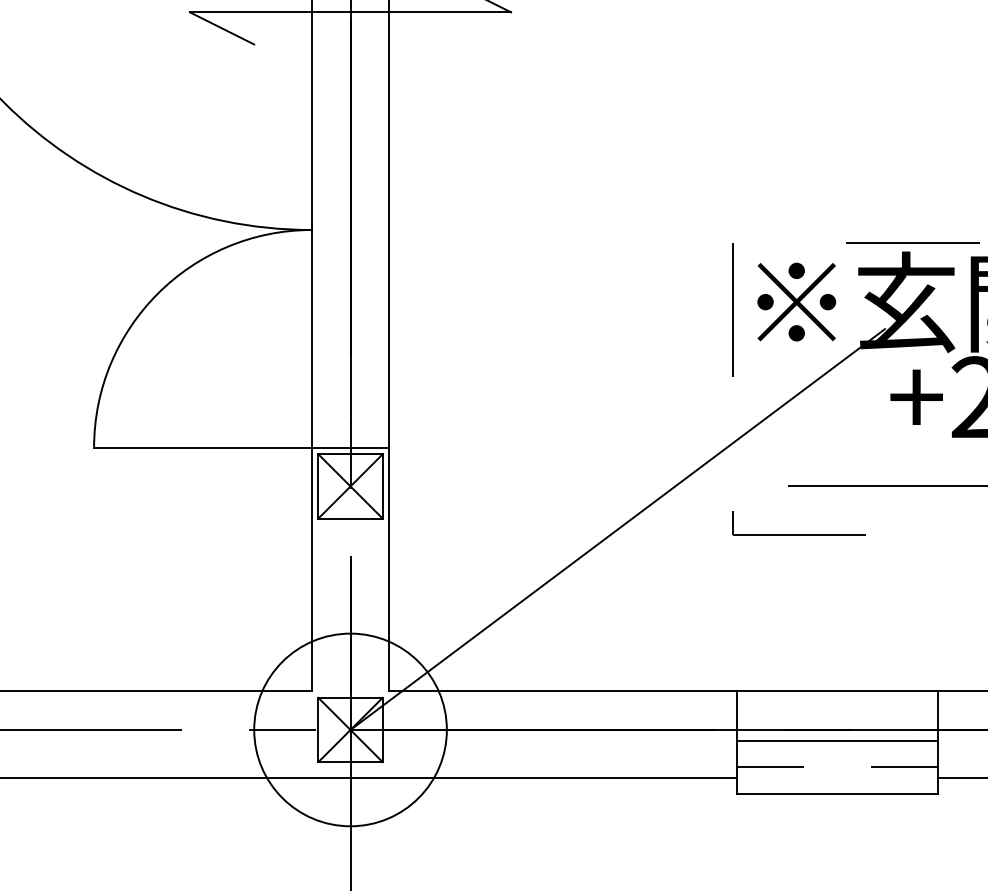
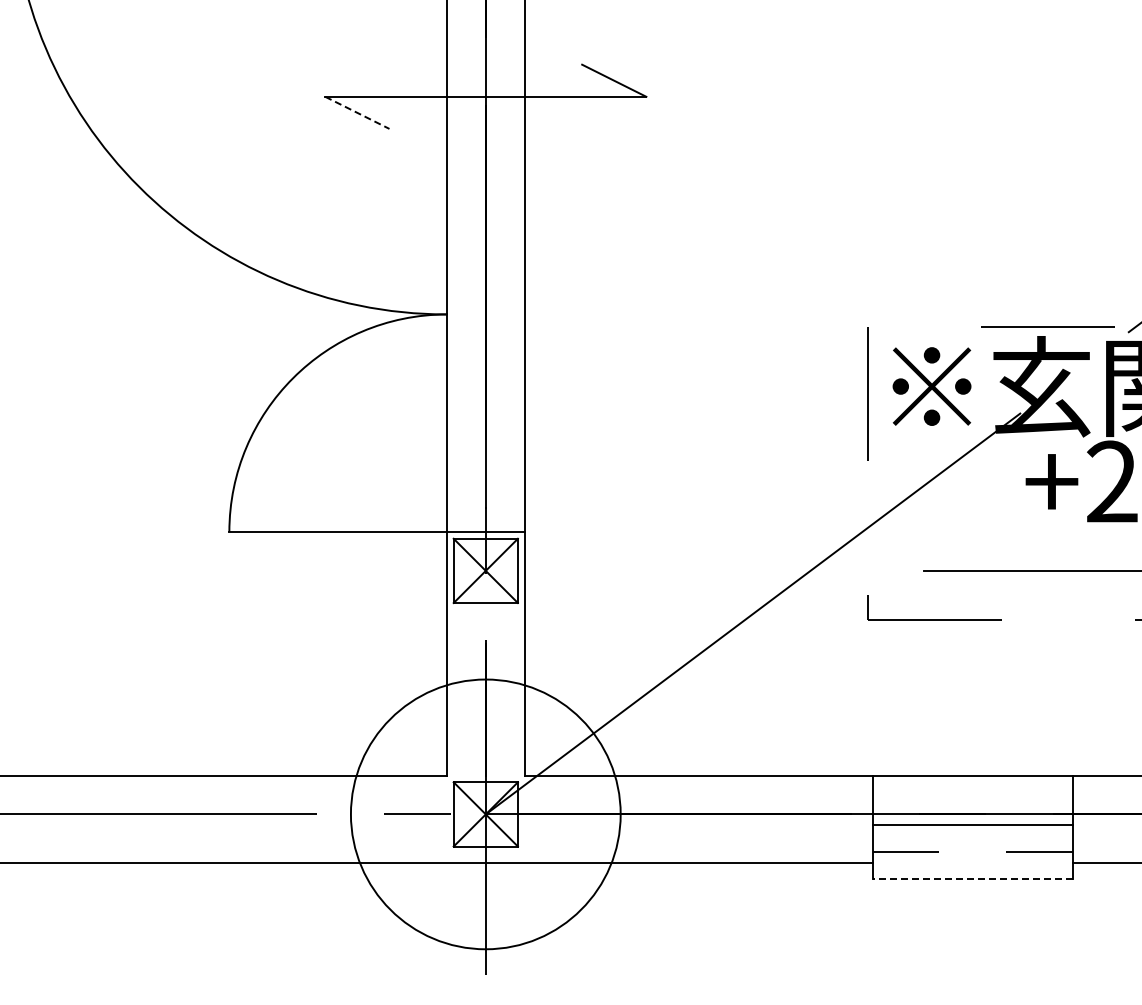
line: (222, 28) -> (357, 112), solid -> dashed
circle: (350, 730) -> (485, 814), size x1.4
line: (837, 794) -> (972, 878), solid -> dashed

